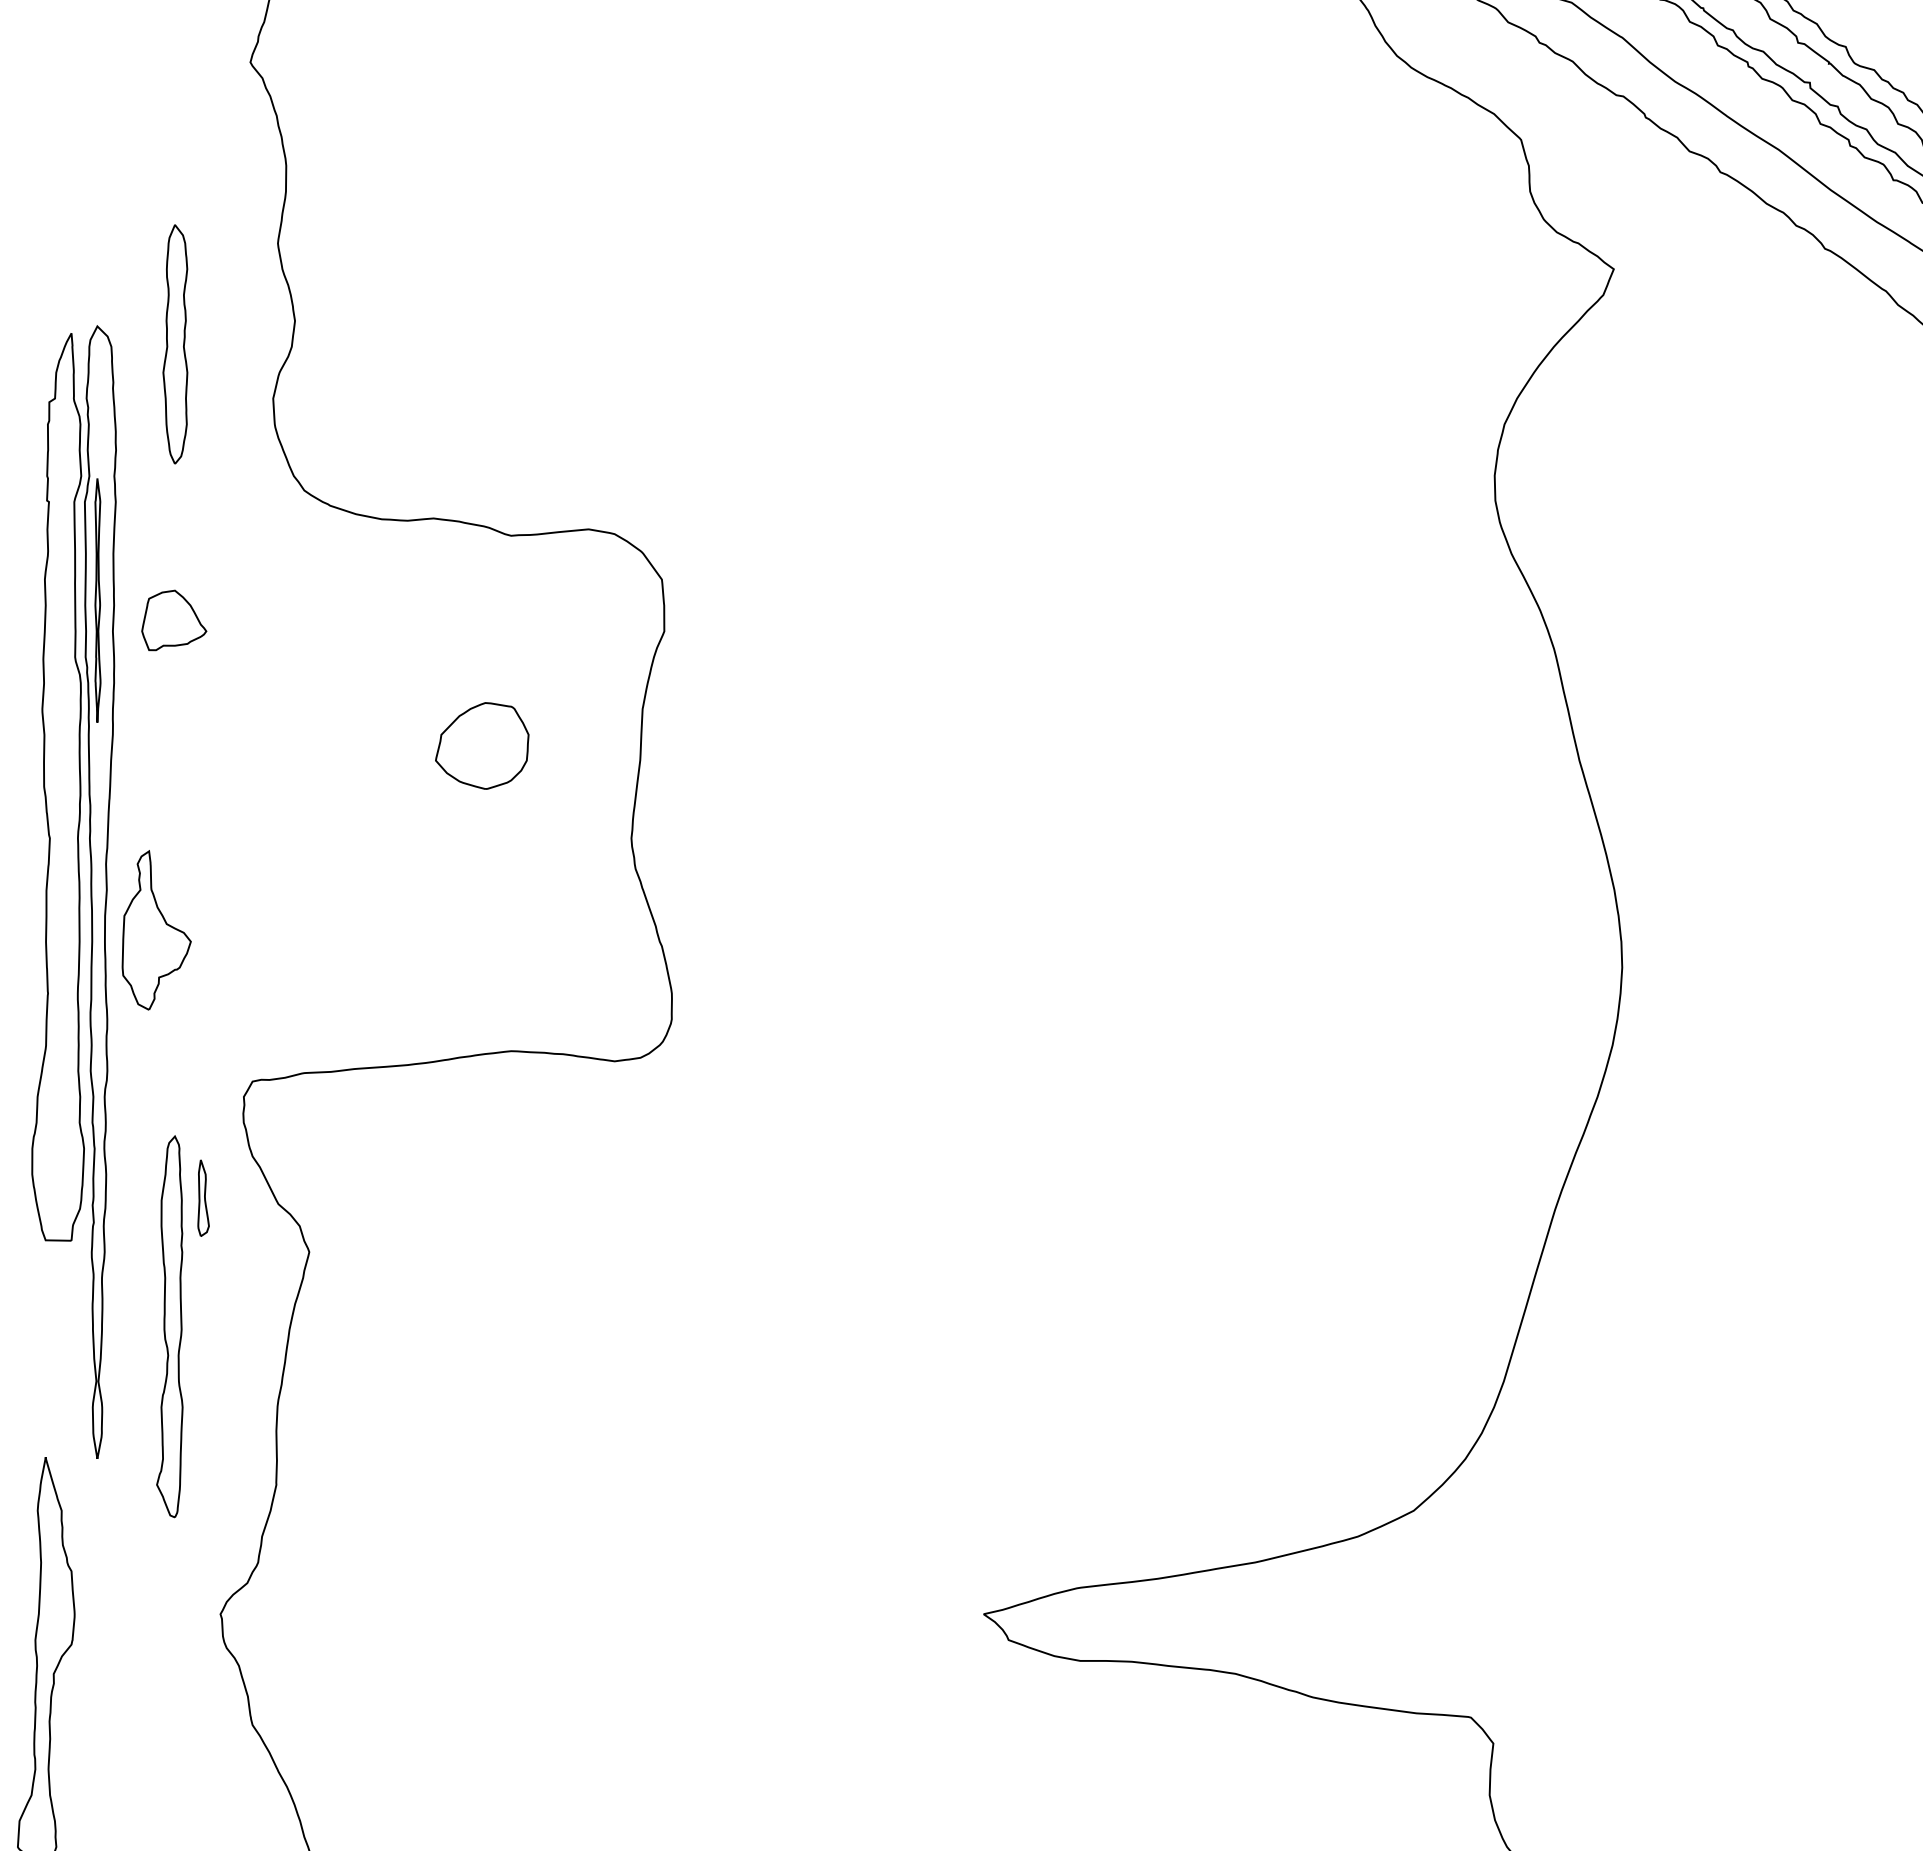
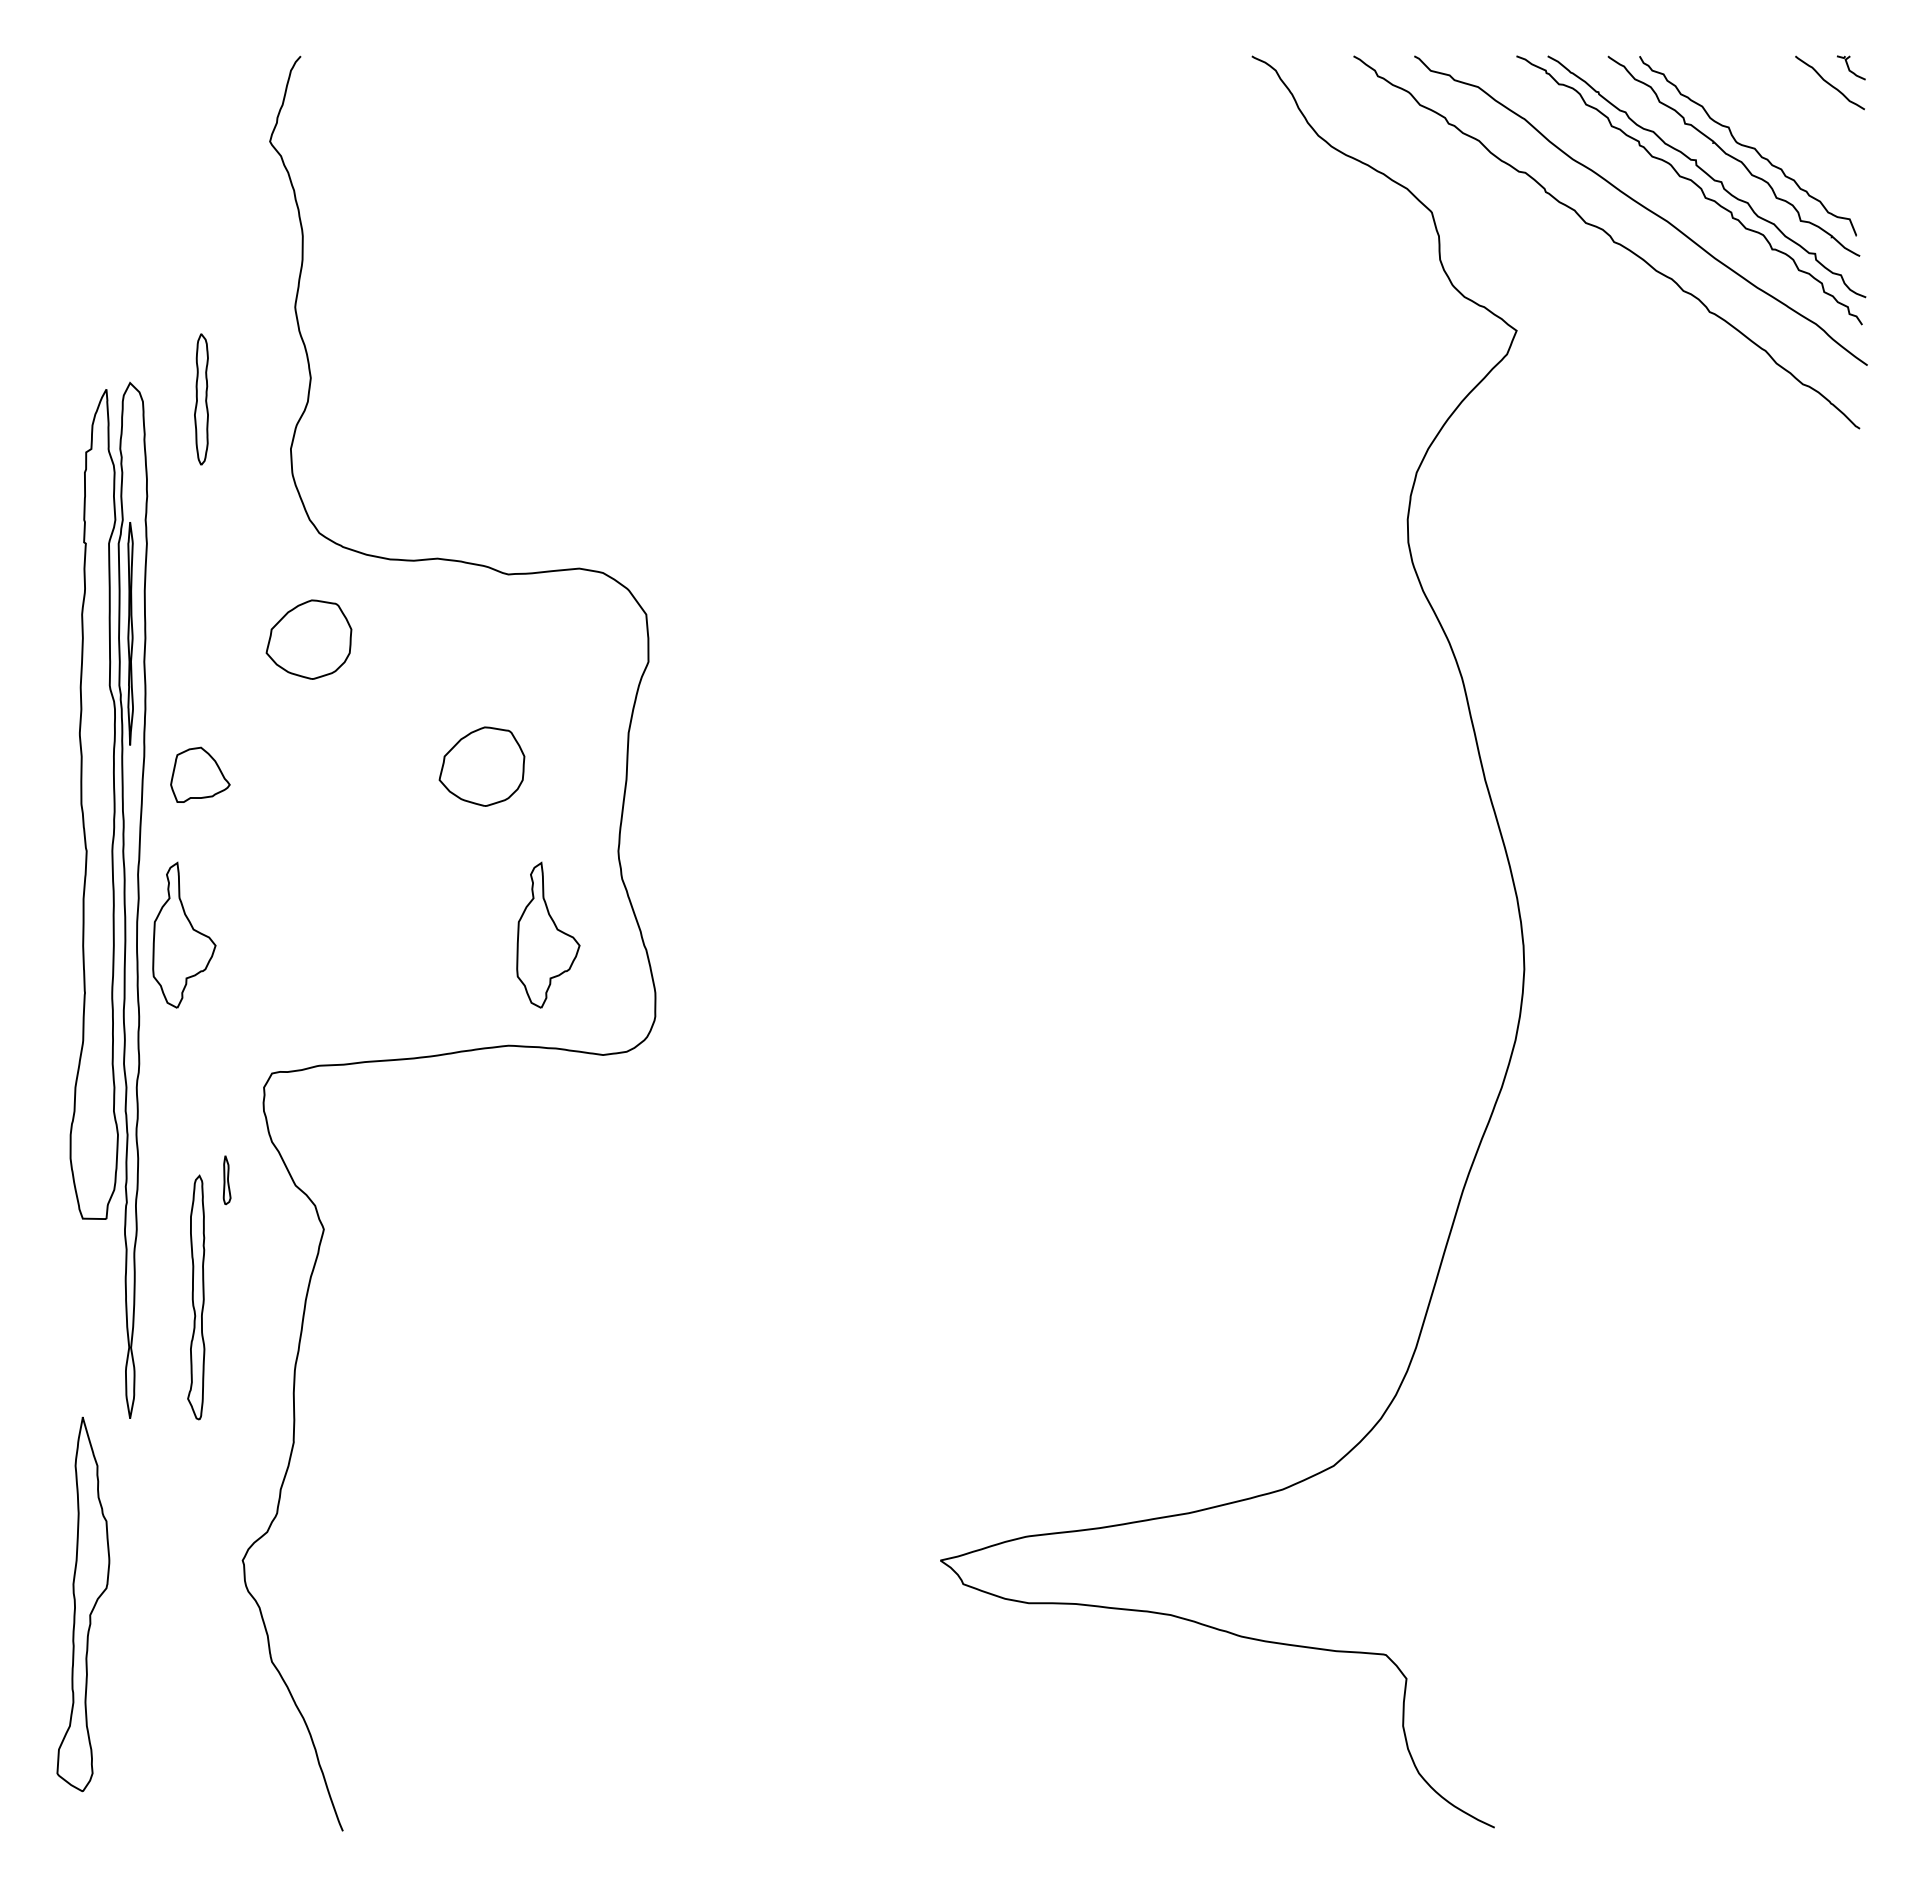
part: (175, 344) -> (201, 399), size x0.6
part: (292, 606) -> (308, 639), added
part: (174, 620) -> (200, 774), moved
part: (554, 929) -> (548, 934), added
part: (202, 1198) -> (226, 1180), size x0.7
part: (168, 1326) -> (195, 1297), size x0.7

